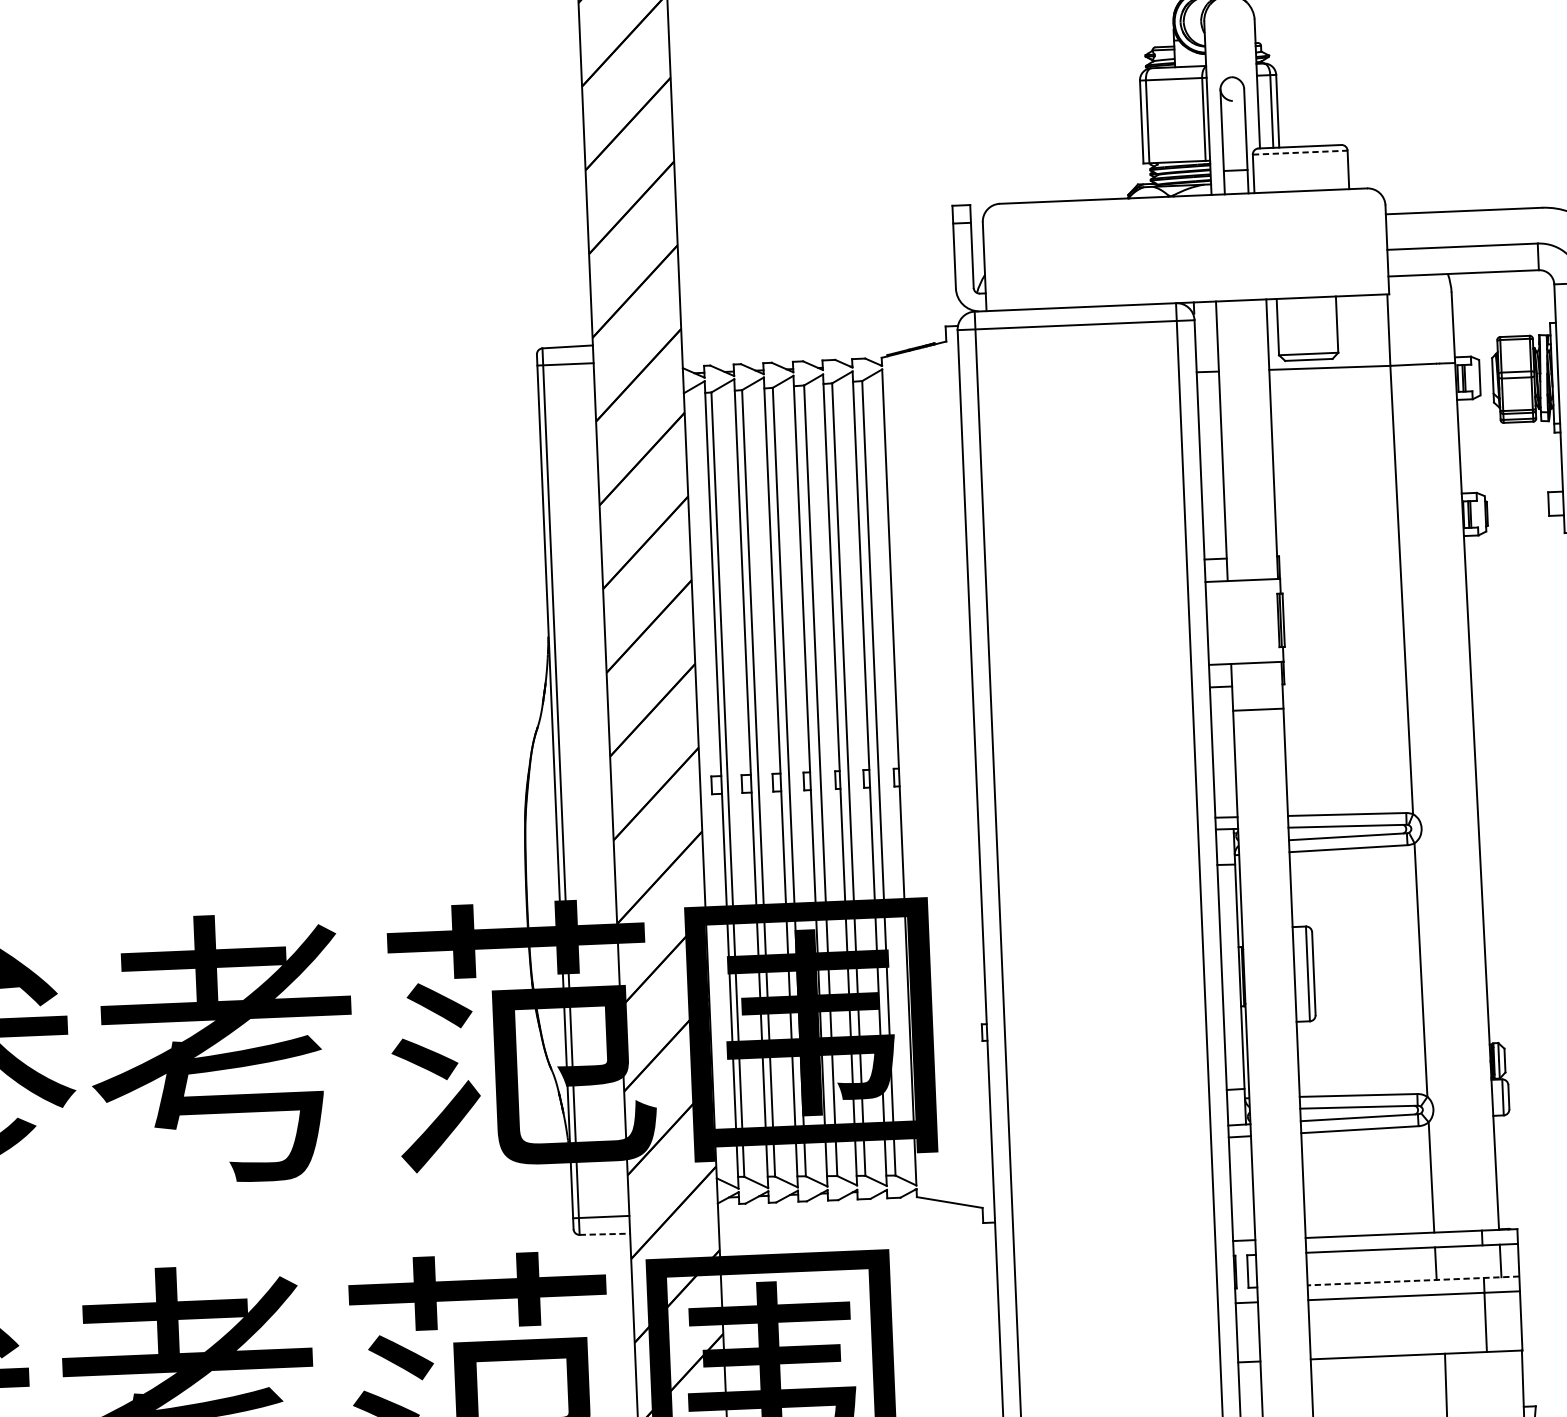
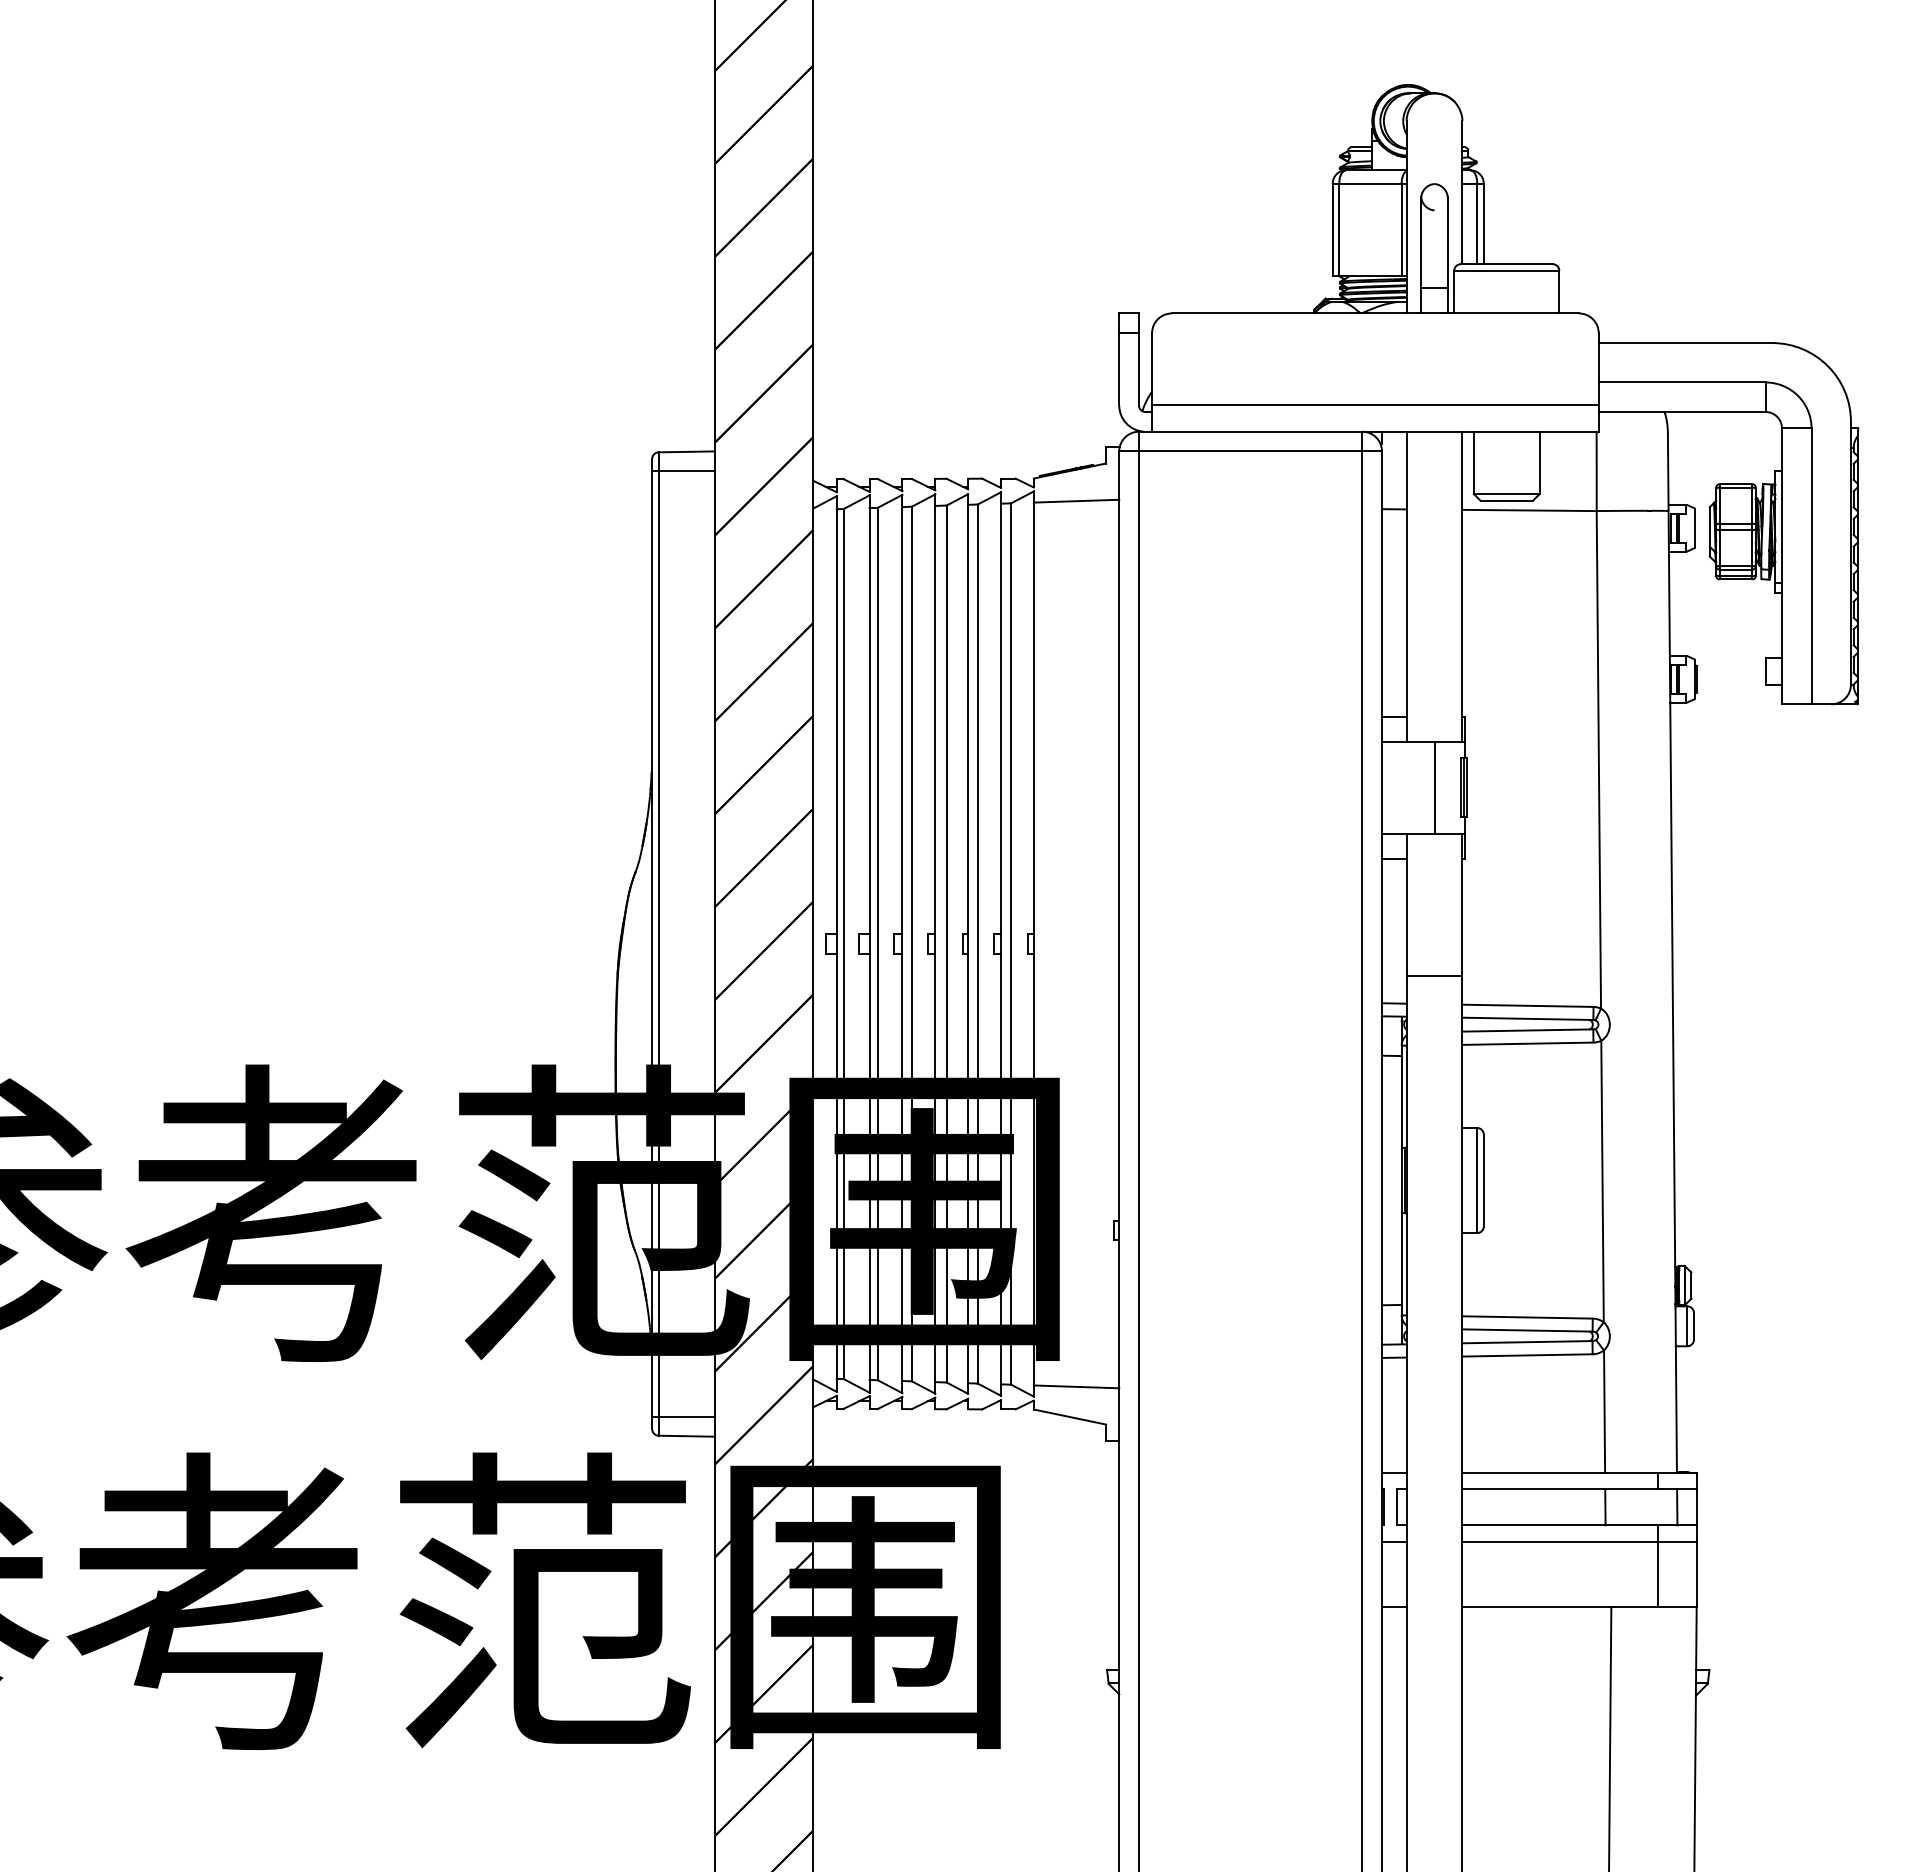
line: (1299, 152) -> (1506, 270), dashed -> solid
line: (1186, 279) -> (1375, 405), added
line: (921, 376) -> (1076, 500), added
line: (1254, 621) -> (1434, 787), added
line: (1258, 709) -> (1434, 975), moved
line: (954, 1174) -> (1076, 1386), added
line: (604, 1234) -> (686, 1436), dashed -> solid
line: (1413, 1281) -> (1579, 1525), dashed -> solid

